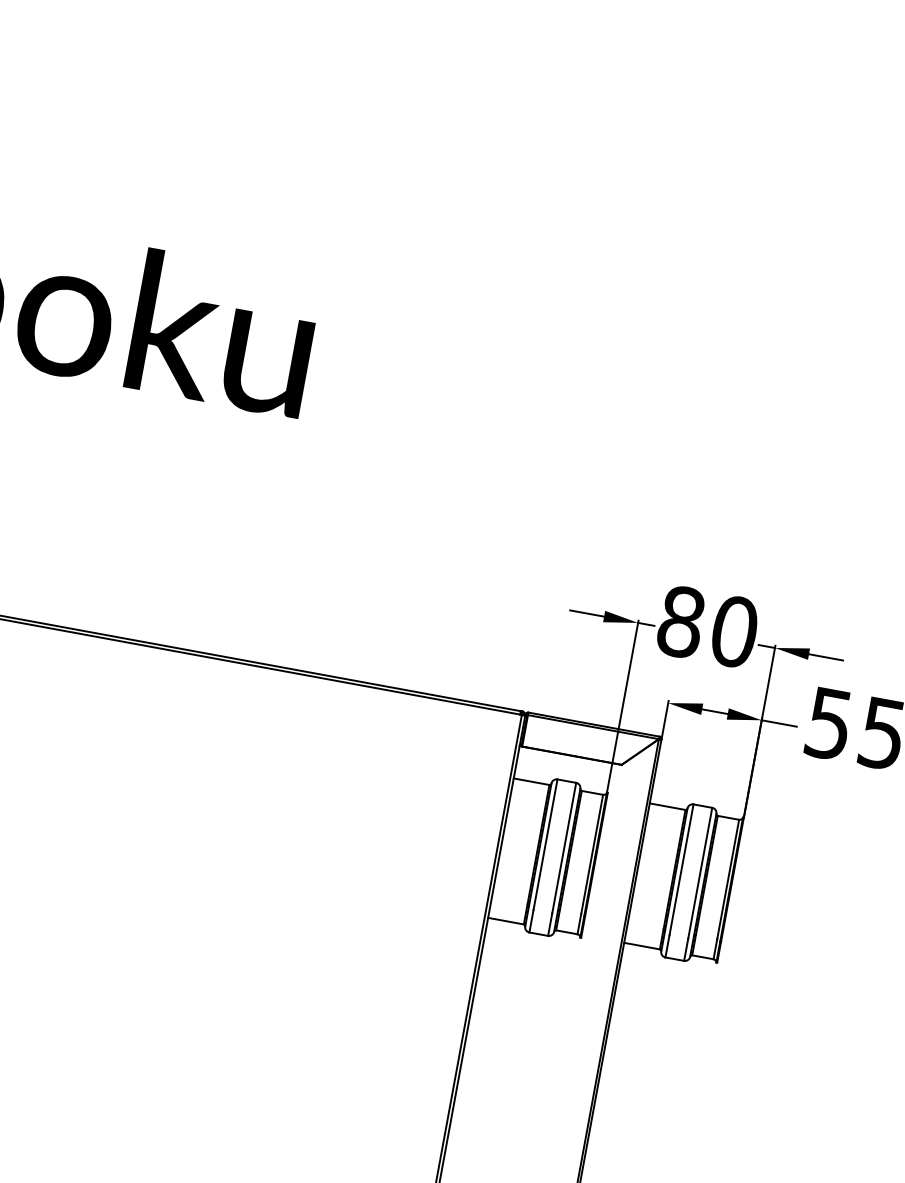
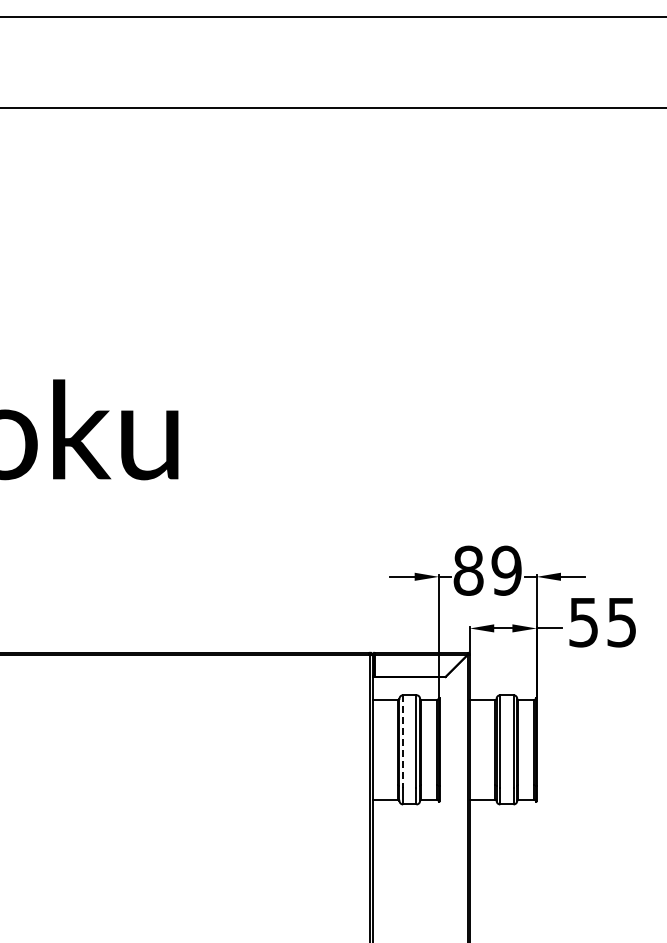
text: (734, 631) -> (506, 570), 80 -> 89
line: (546, 844) -> (403, 741), solid -> dashed

